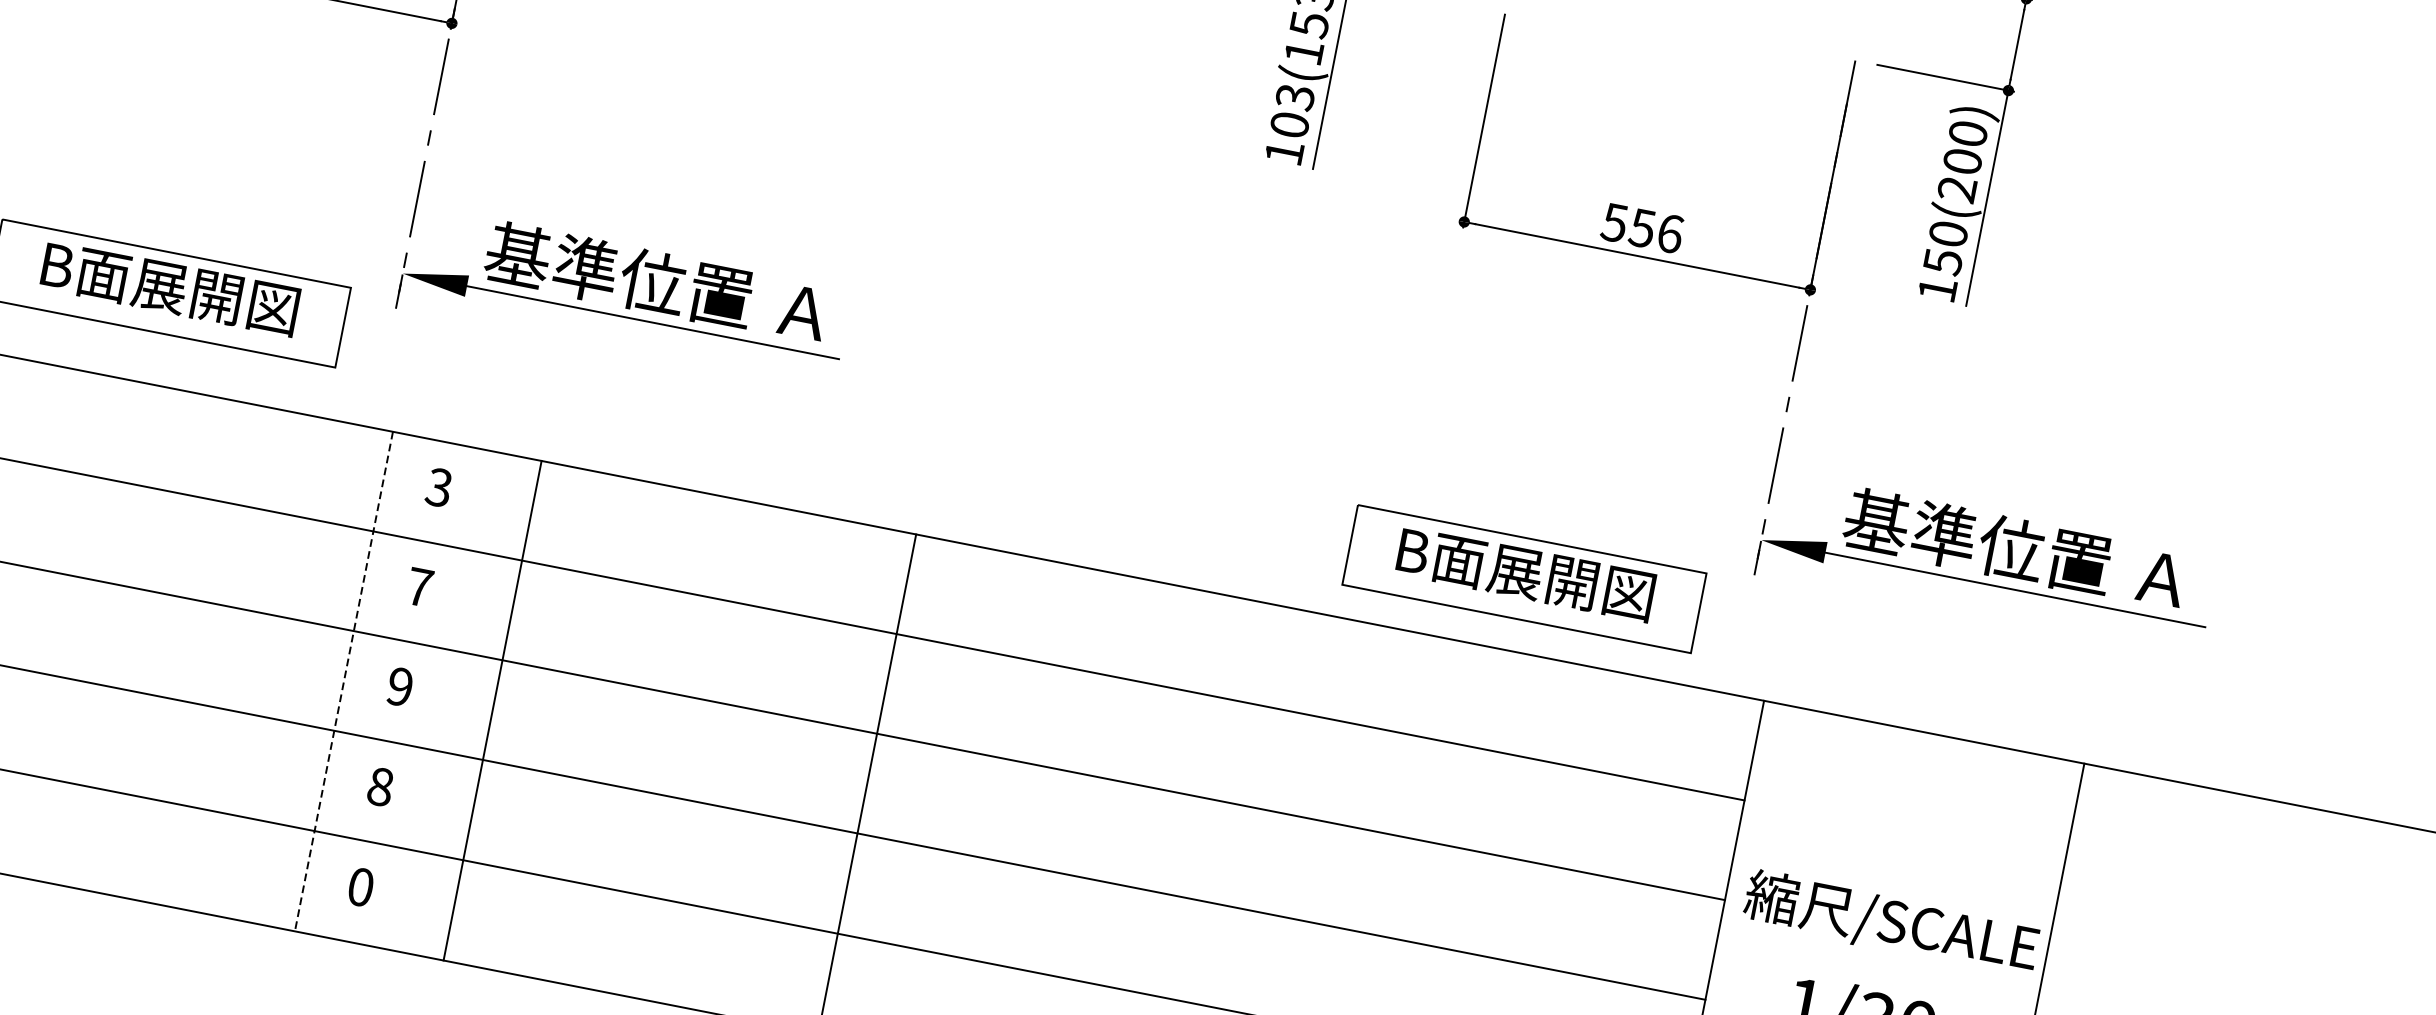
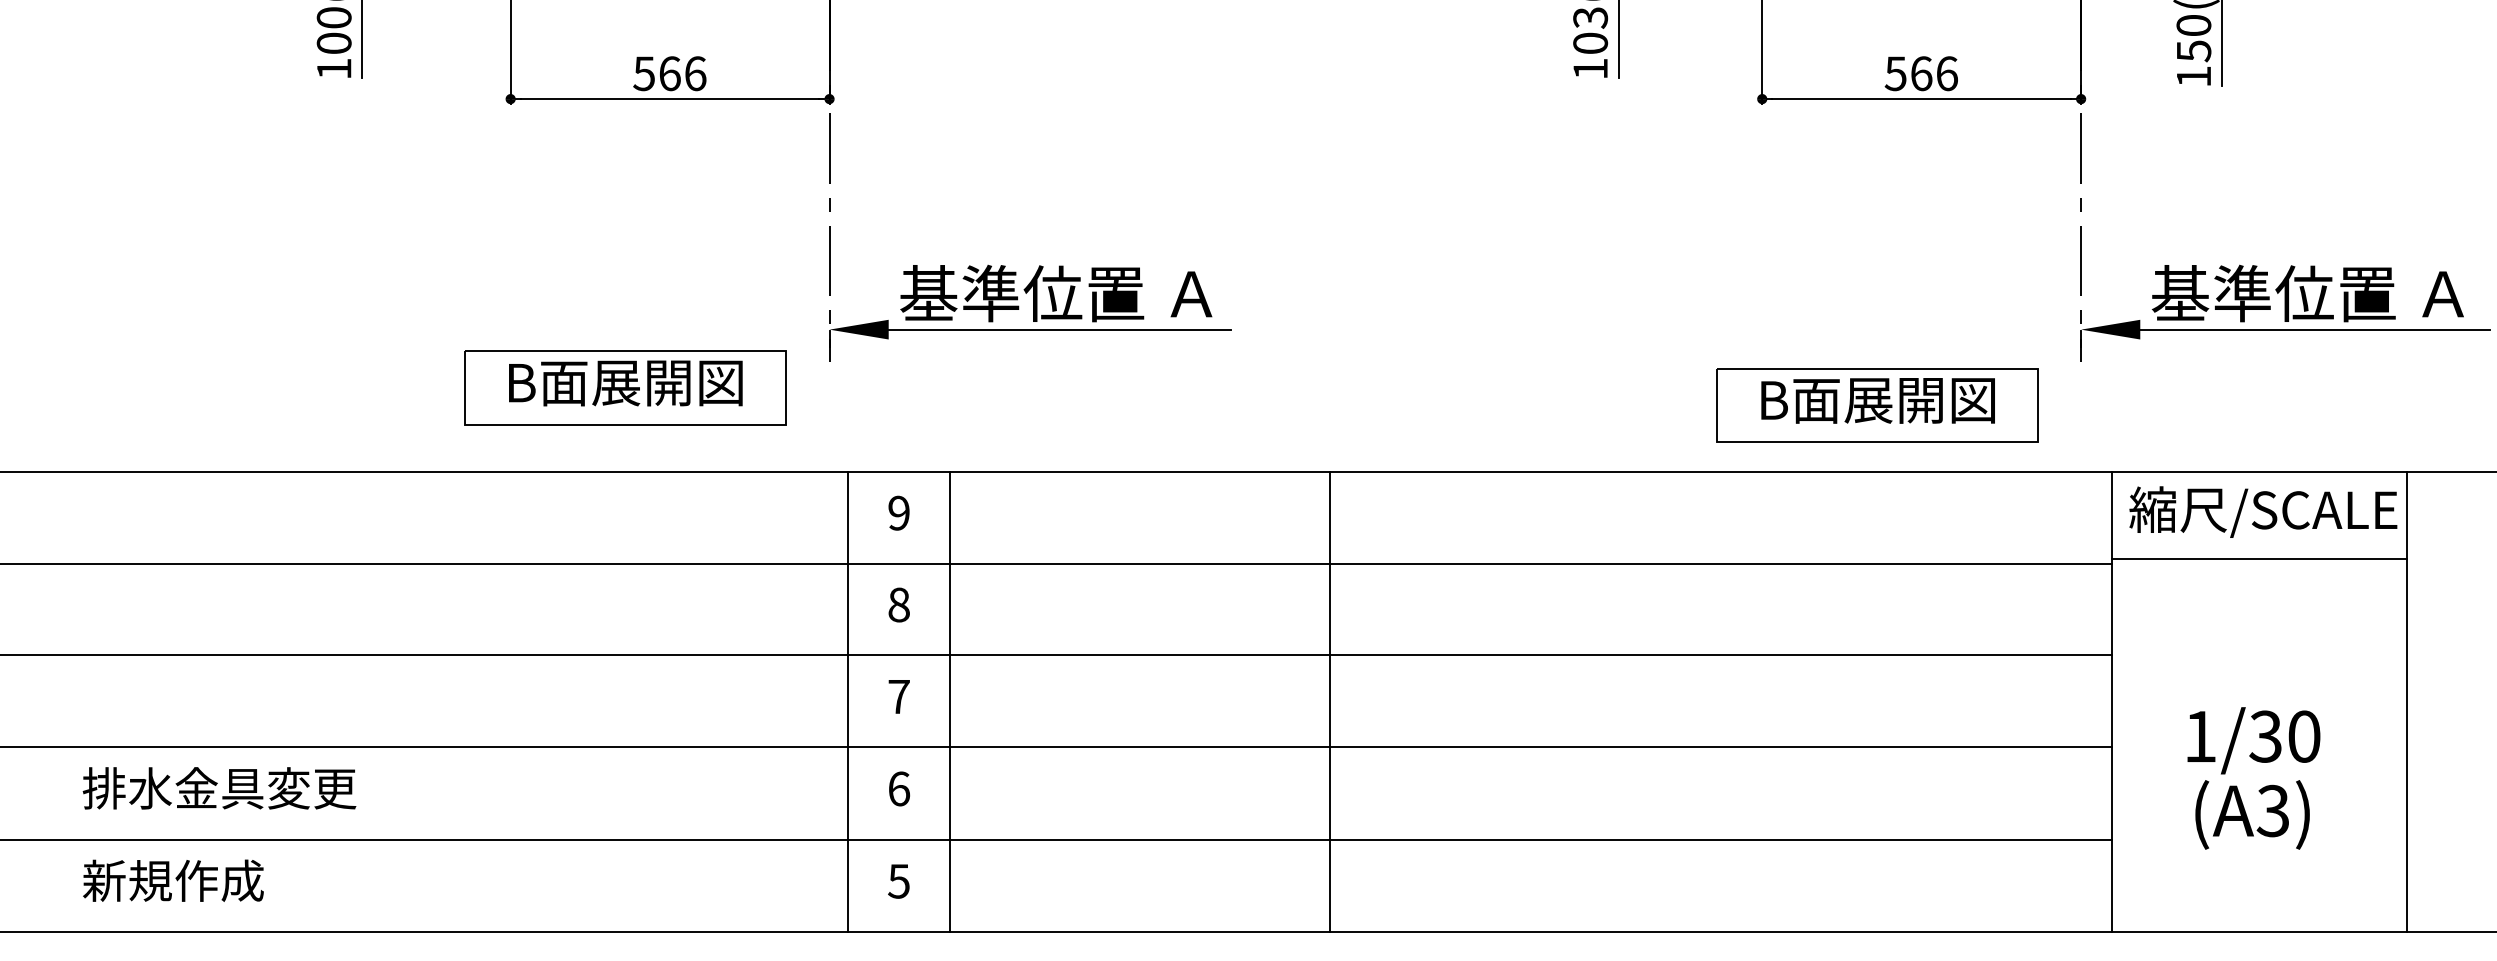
text: (1642, 228) -> (1921, 73), 556 -> 566
text: (438, 486) -> (898, 512), 3 -> 9
text: (419, 586) -> (898, 604), 7 -> 8
line: (344, 682) -> (848, 702), dashed -> solid
text: (399, 686) -> (898, 696), 9 -> 7
line: (492, 710) -> (950, 701), moved
text: (381, 786) -> (899, 788), 8 -> 6
line: (1905, 826) -> (2258, 558), added
text: (360, 887) -> (898, 881), 0 -> 5
text: (1891, 922) -> (2263, 511), moved

